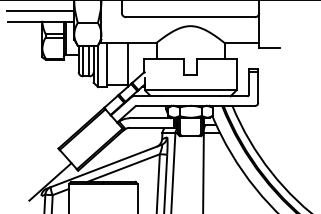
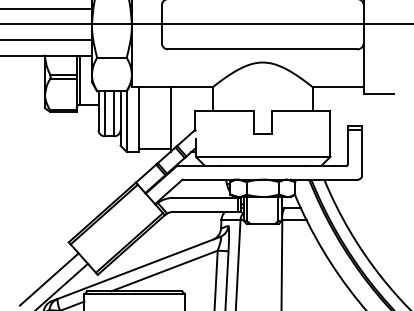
line: (45, 173) -> (49, 278), added

